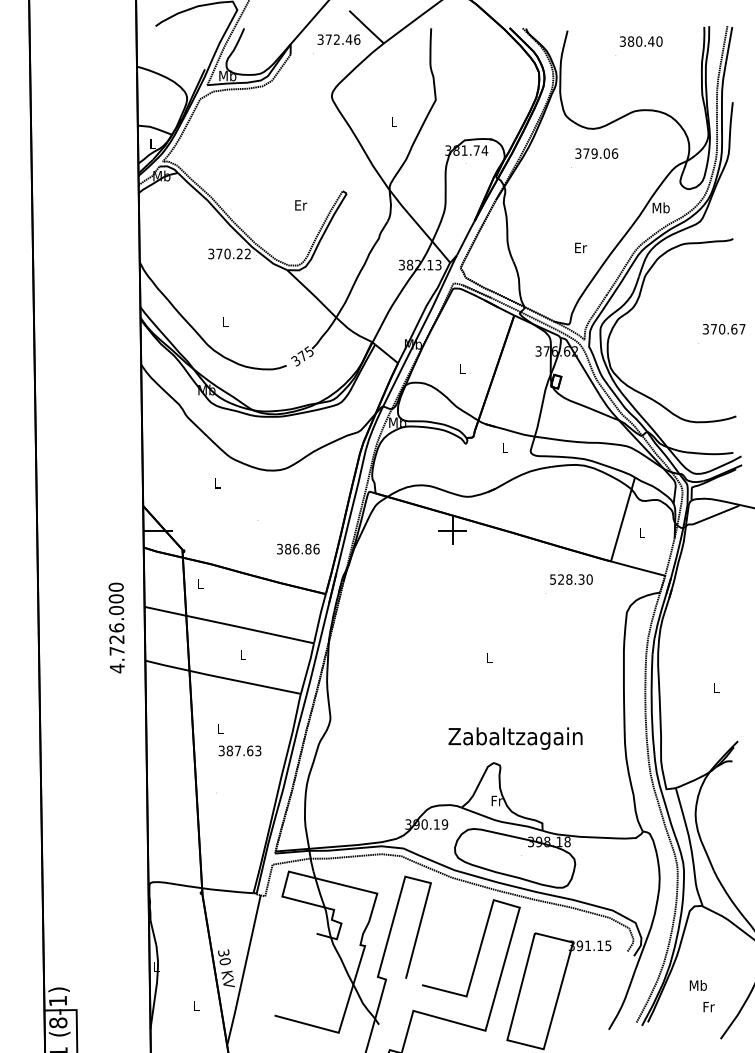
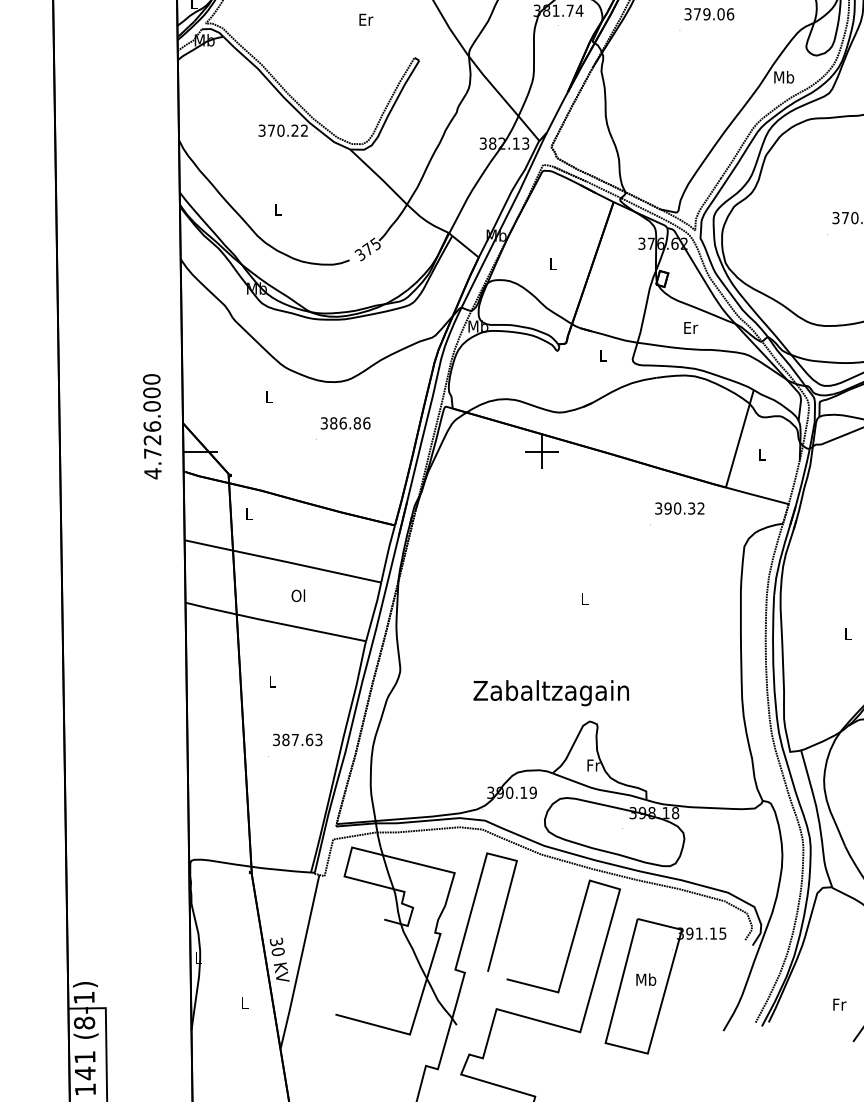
text: (301, 205) -> (366, 19), moved
text: (581, 247) -> (691, 327), moved
text: (298, 548) -> (345, 422), moved
text: (571, 579) -> (680, 508), 528.30 -> 390.32
text: (116, 627) -> (152, 426), moved
text: (242, 654) -> (298, 595), L -> Ol
text: (515, 738) -> (551, 693), moved
text: (239, 750) -> (297, 739), moved
text: (697, 985) -> (645, 979), moved

